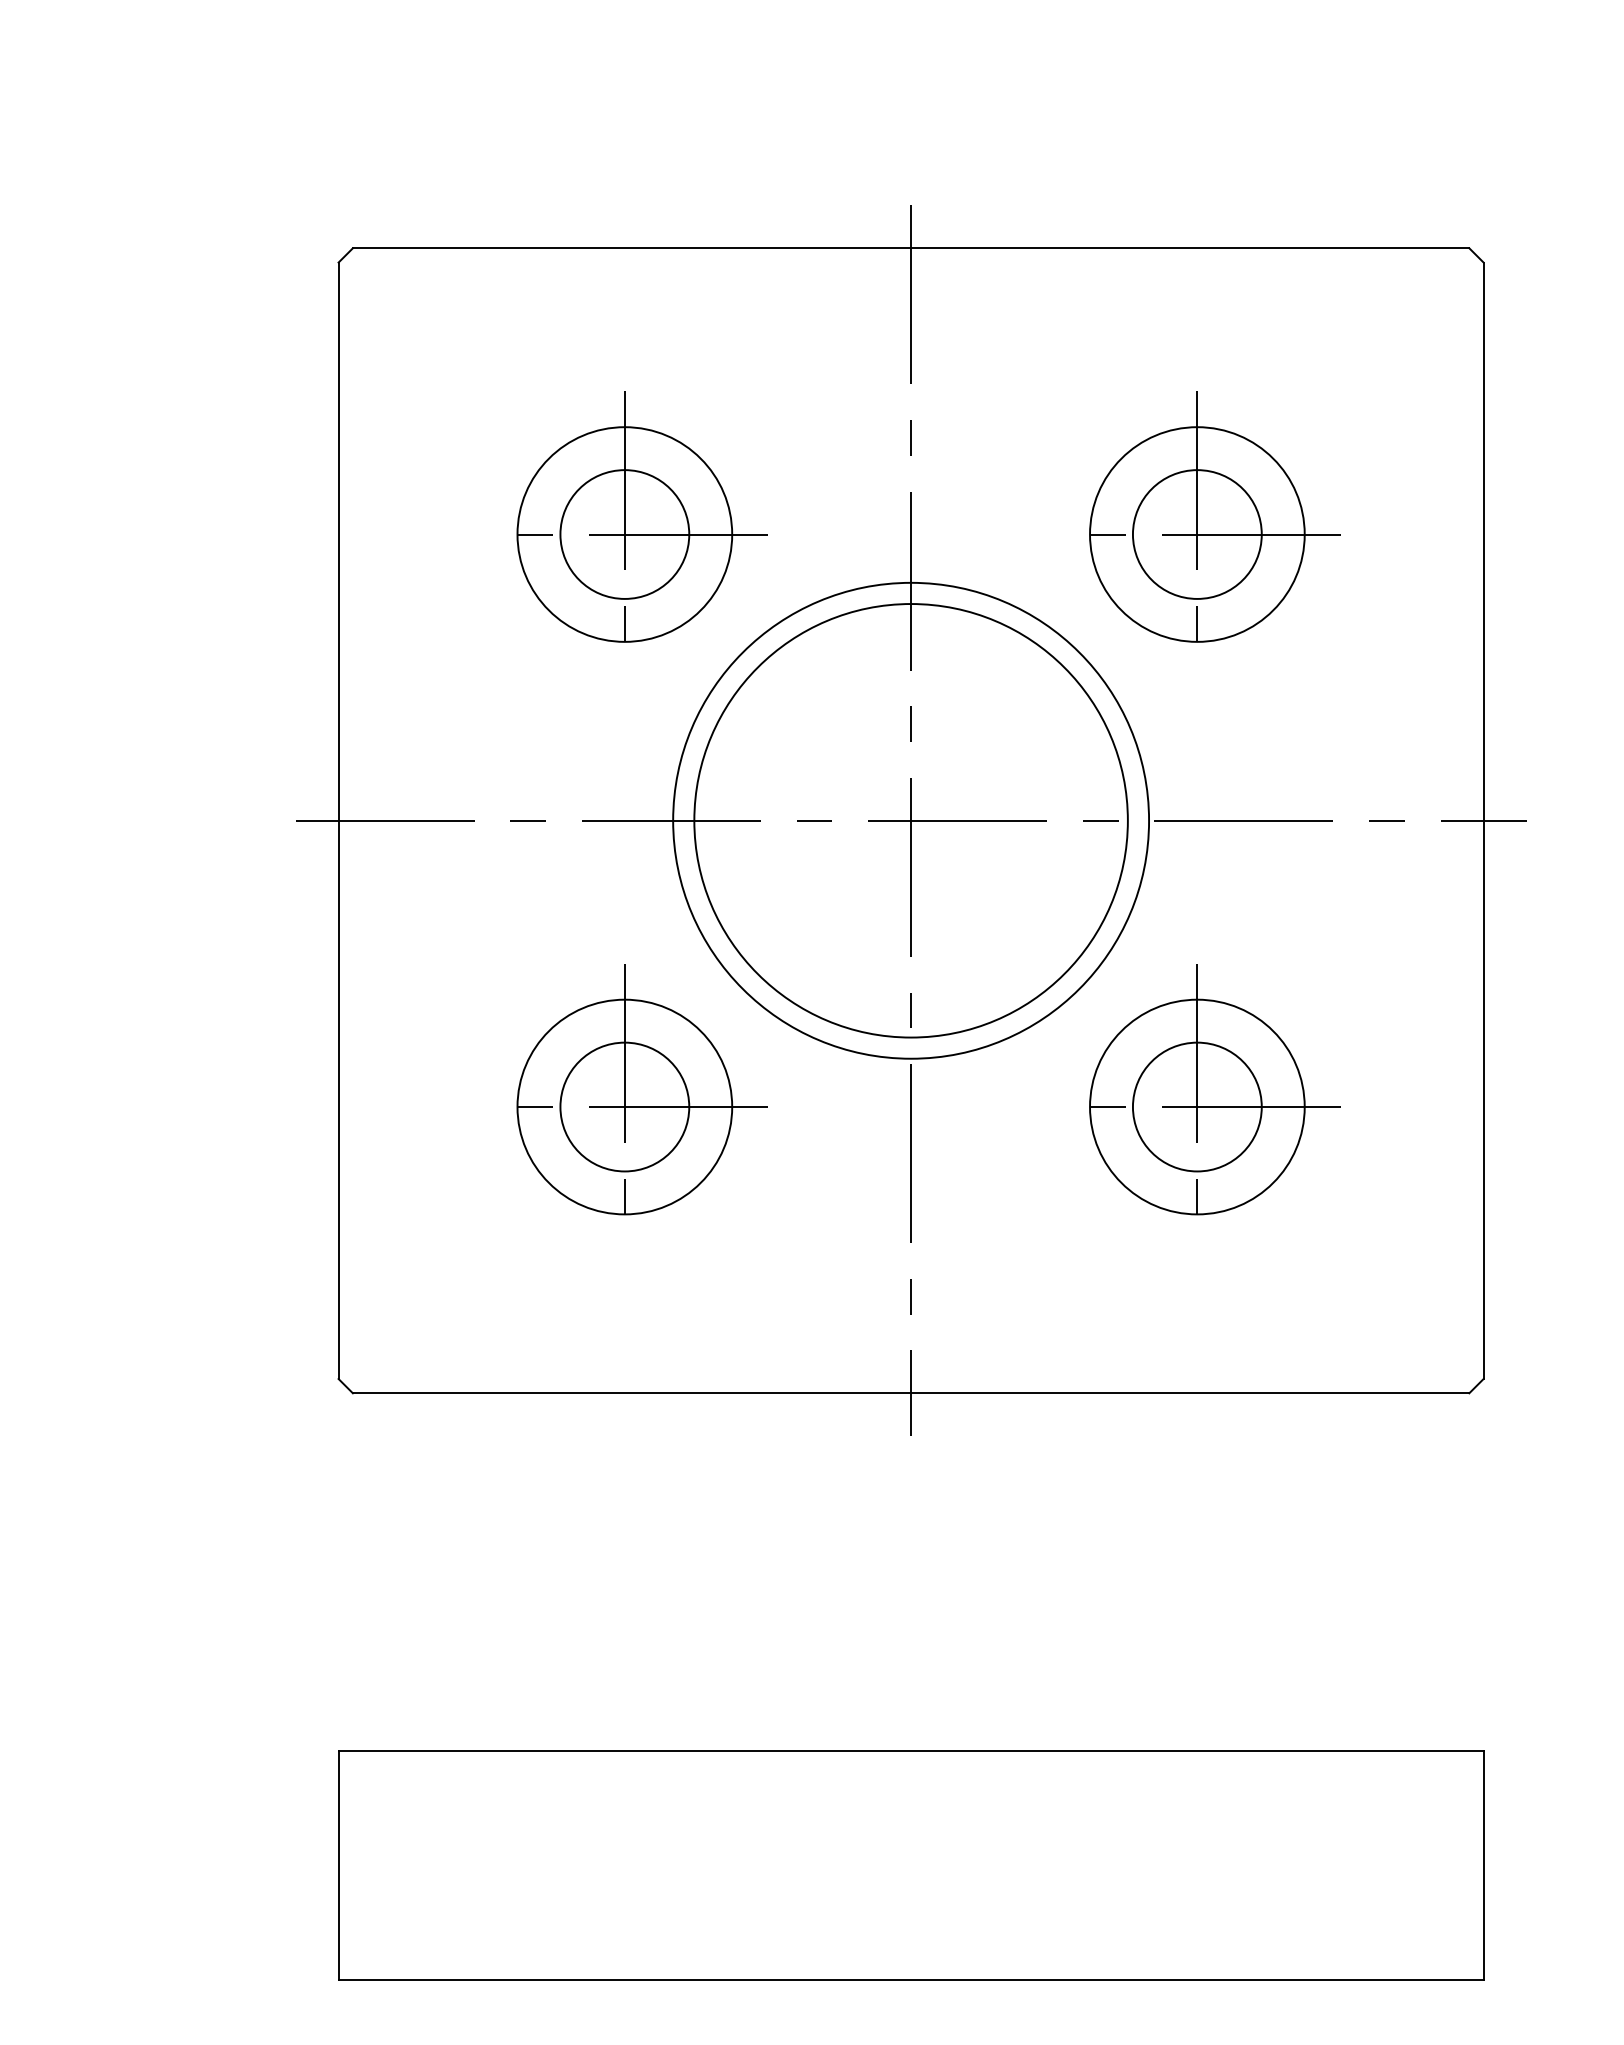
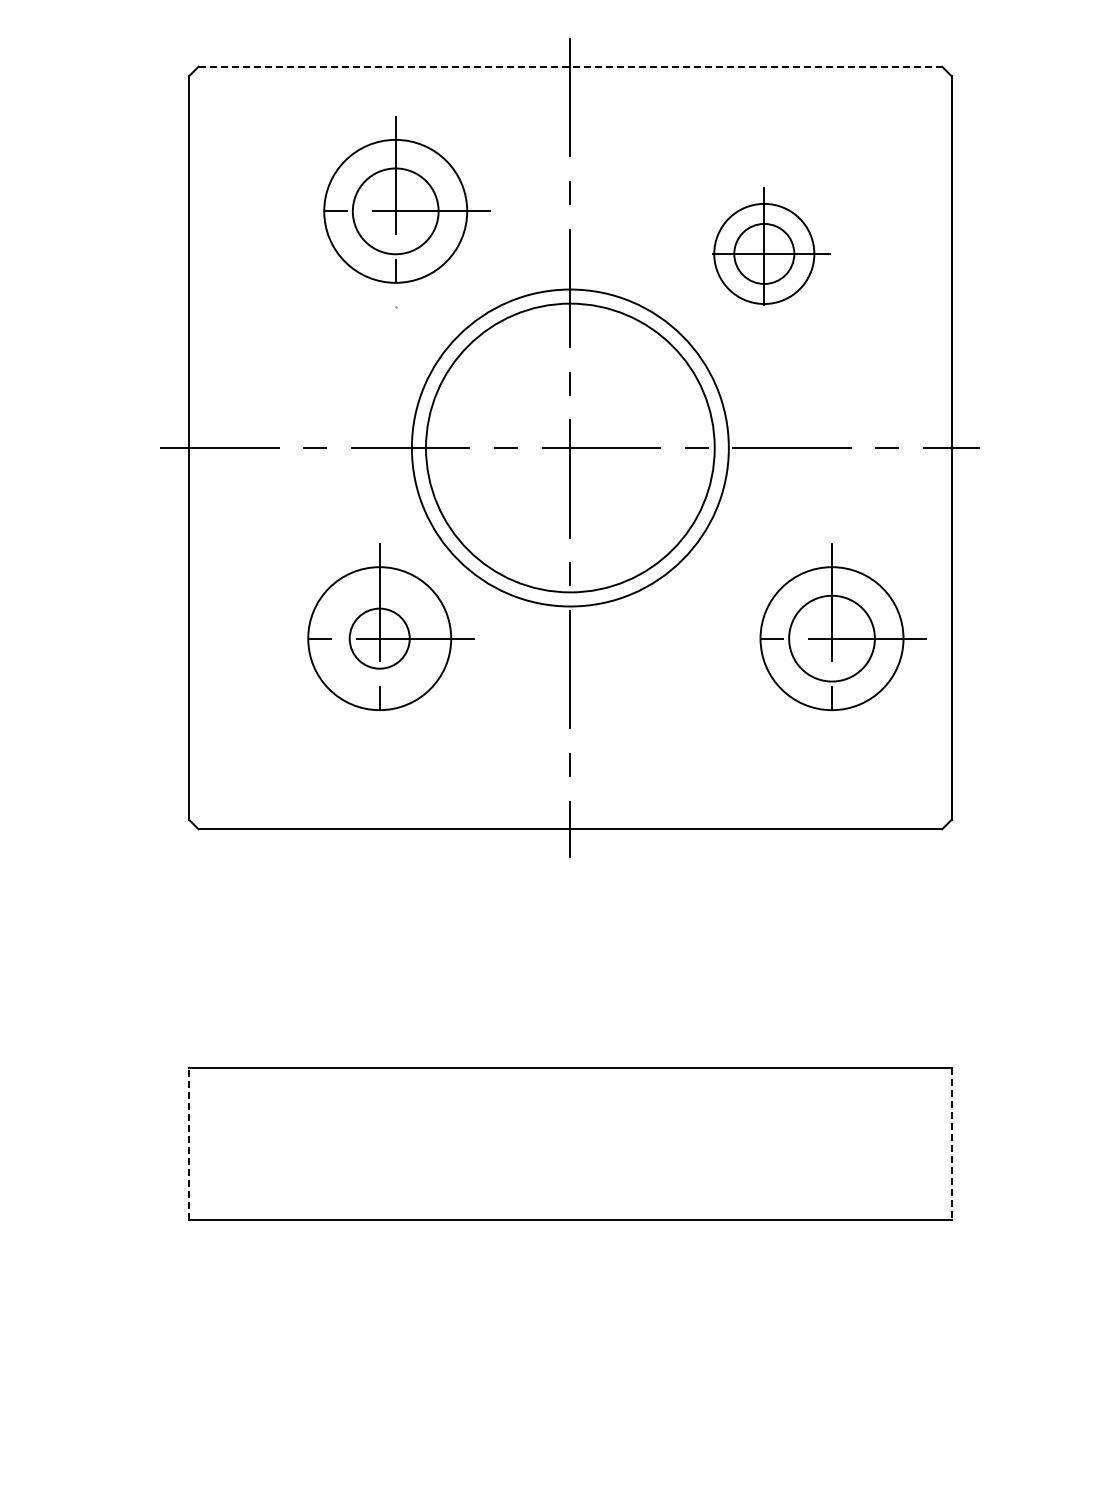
line: (911, 247) -> (570, 66), solid -> dashed
part: (641, 516) -> (406, 199), moved
part: (1213, 516) -> (771, 245), size x0.7
part: (1213, 1088) -> (842, 626), moved
circle: (624, 1106) -> (379, 638), size x0.7
line: (339, 1865) -> (189, 1143), solid -> dashed
line: (1483, 1866) -> (951, 1144), solid -> dashed

